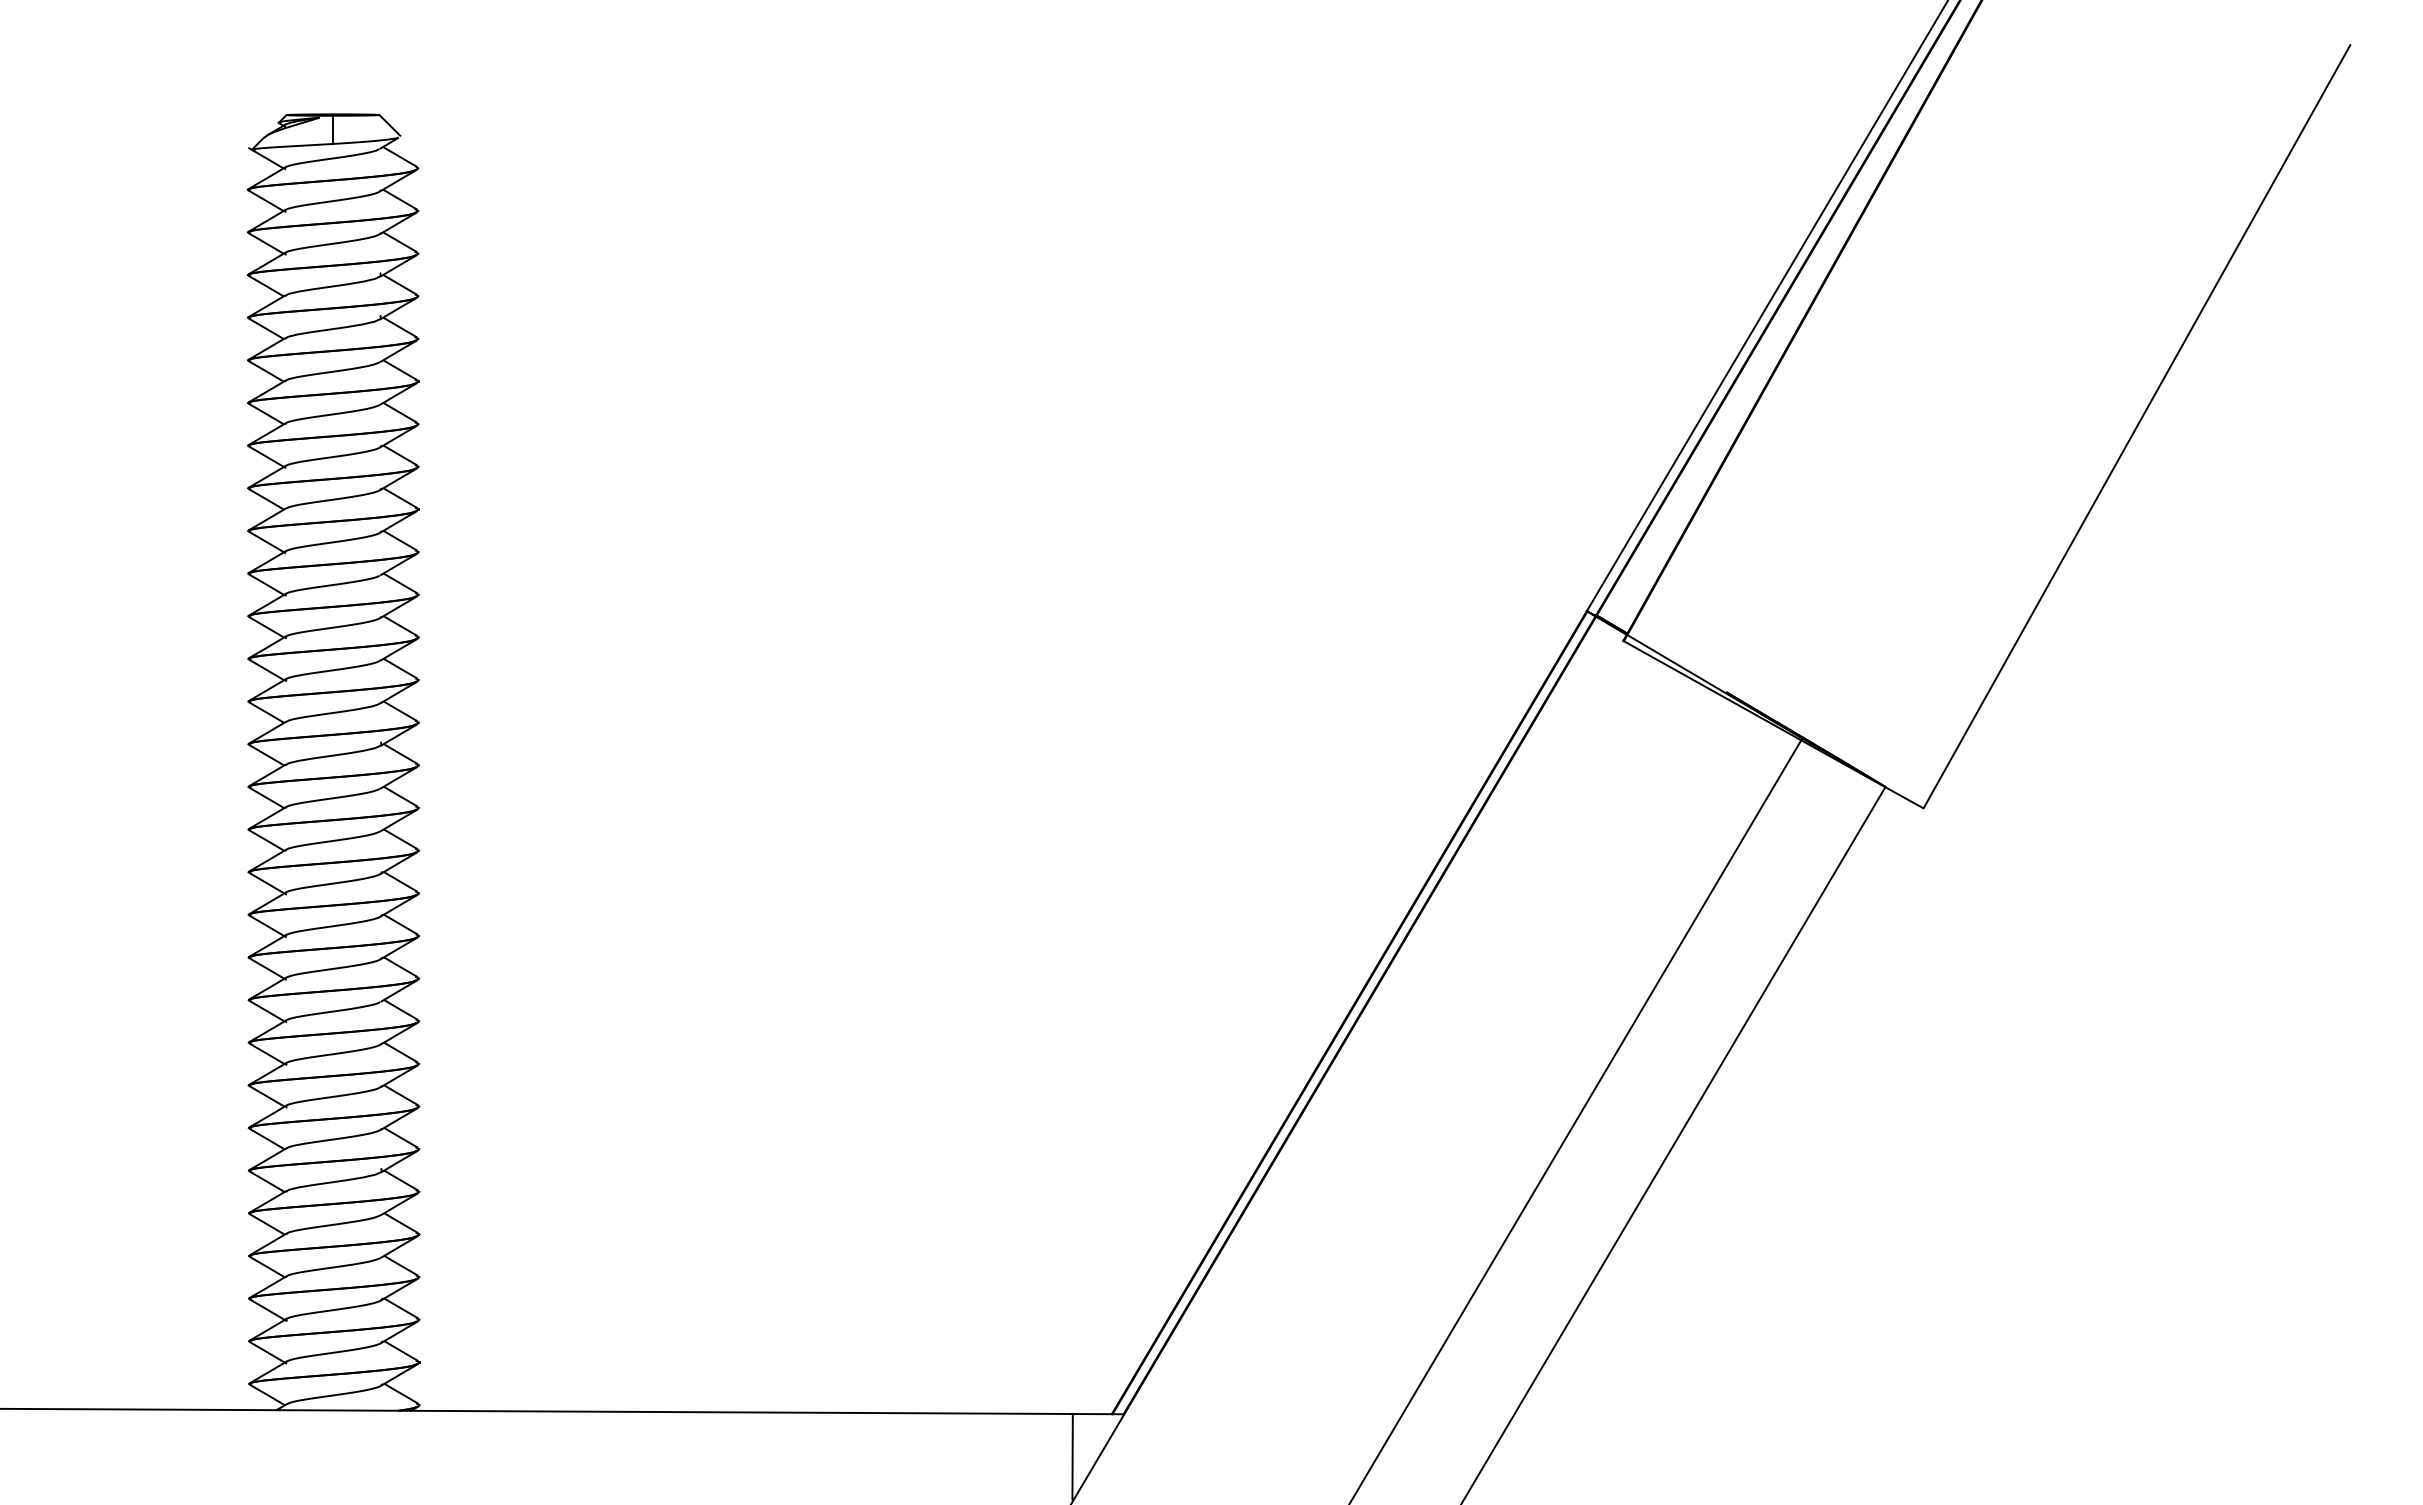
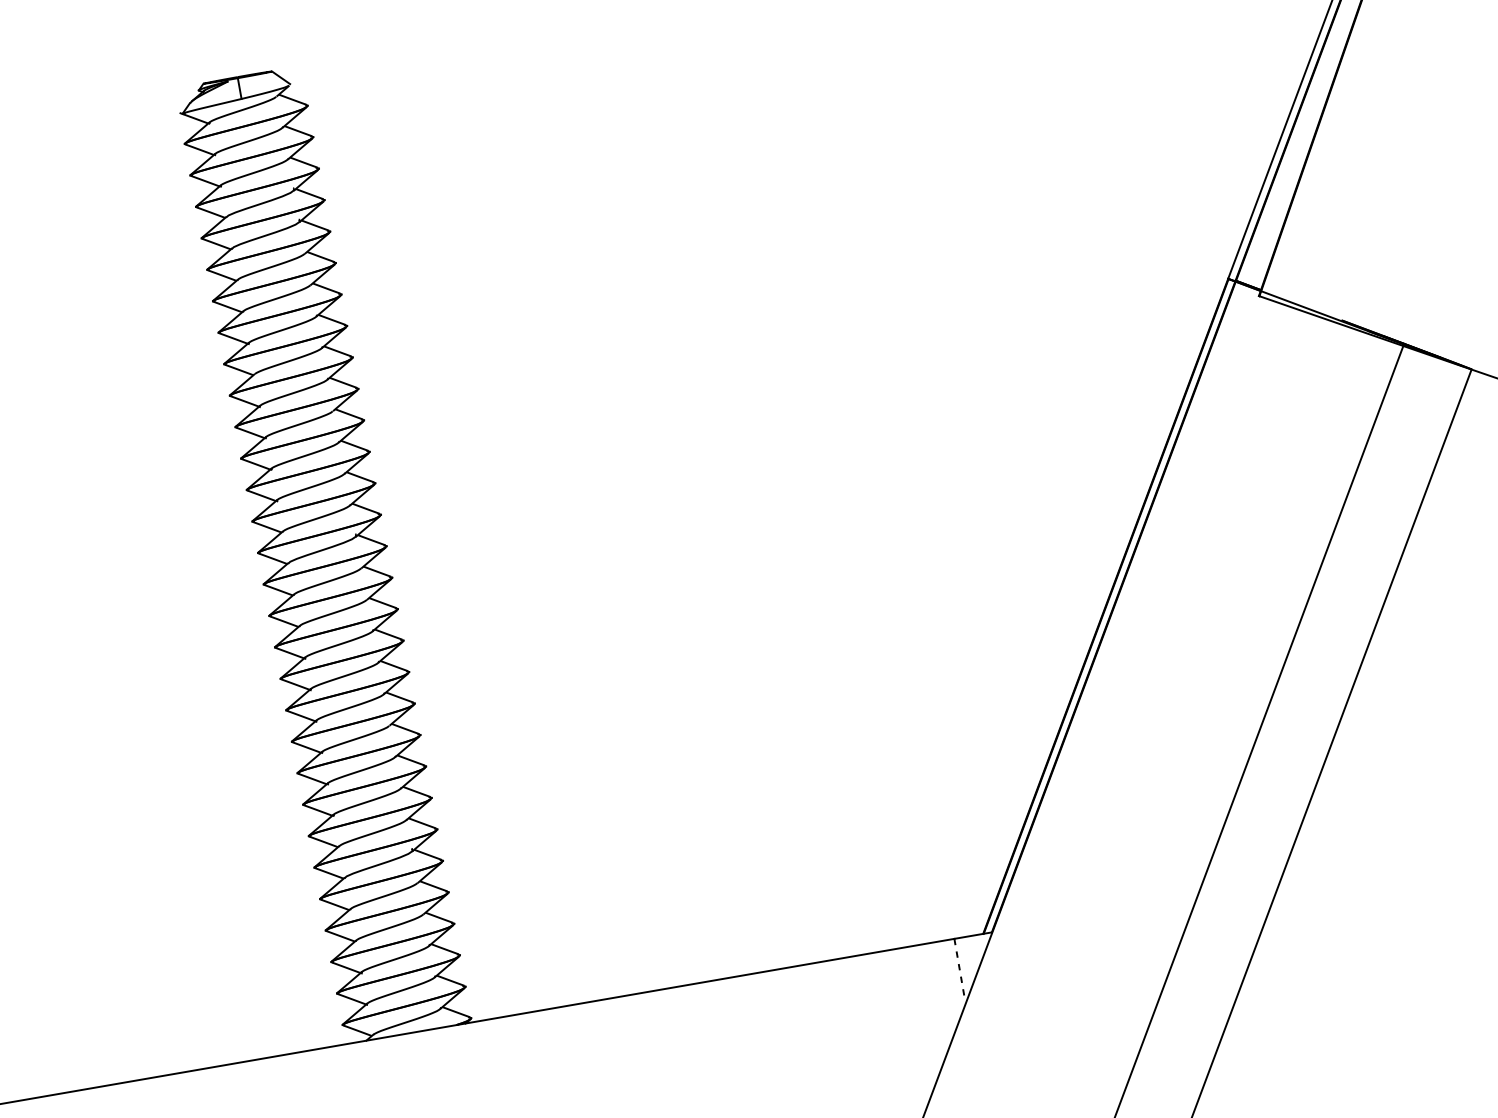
line: (1072, 1456) -> (959, 970), solid -> dashed

